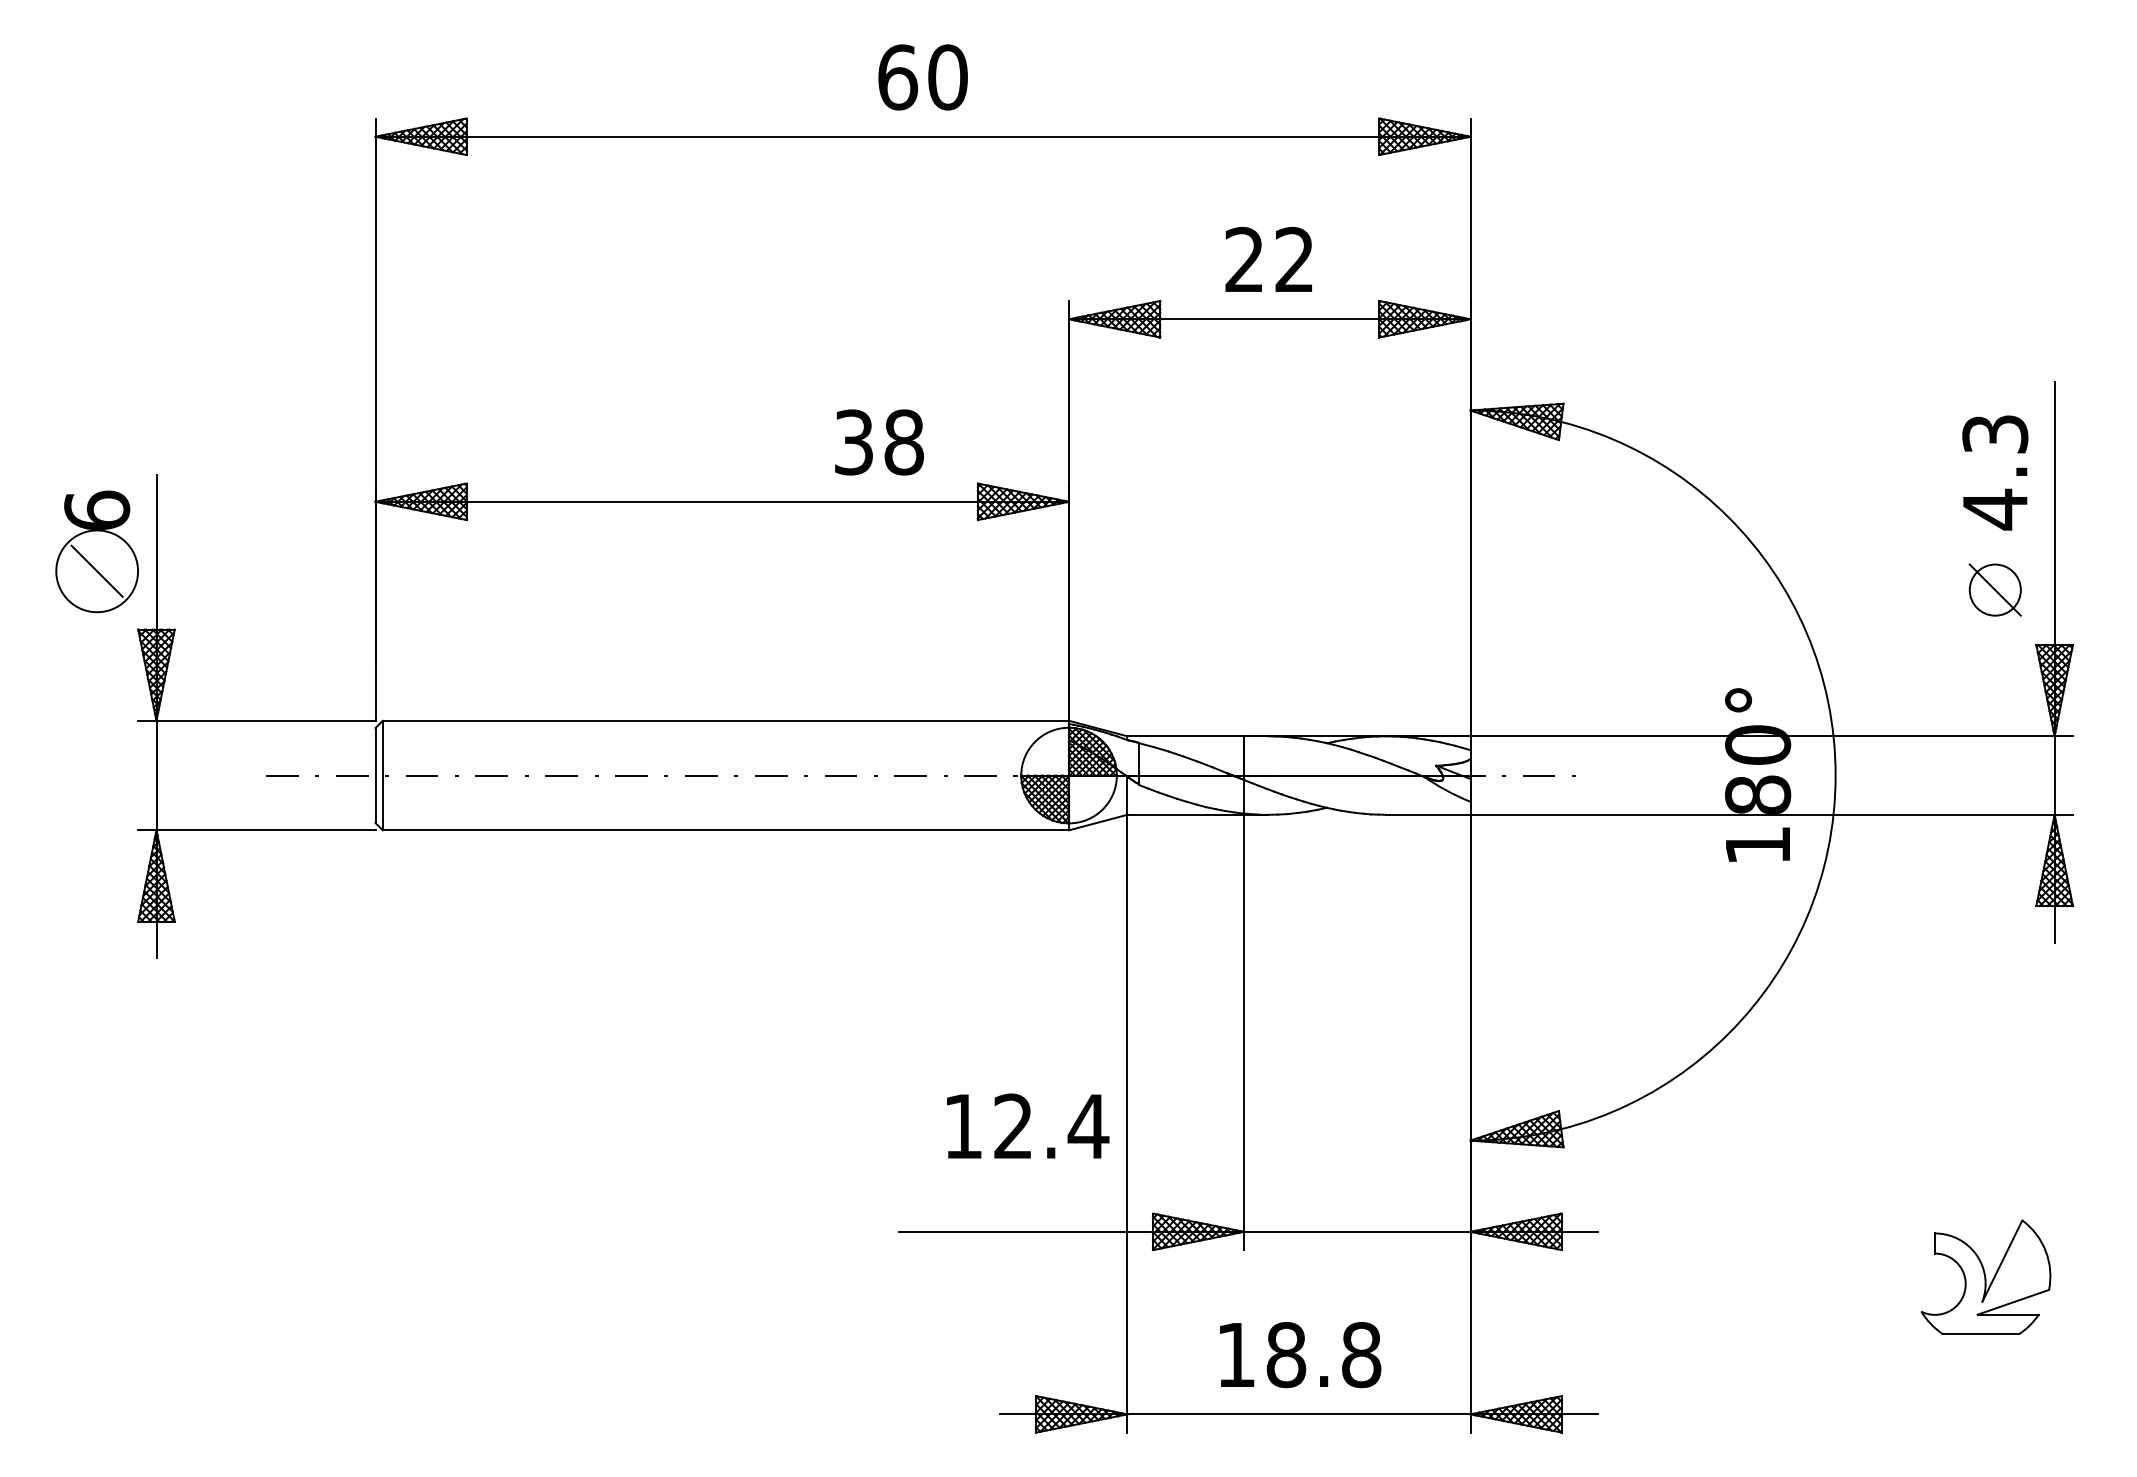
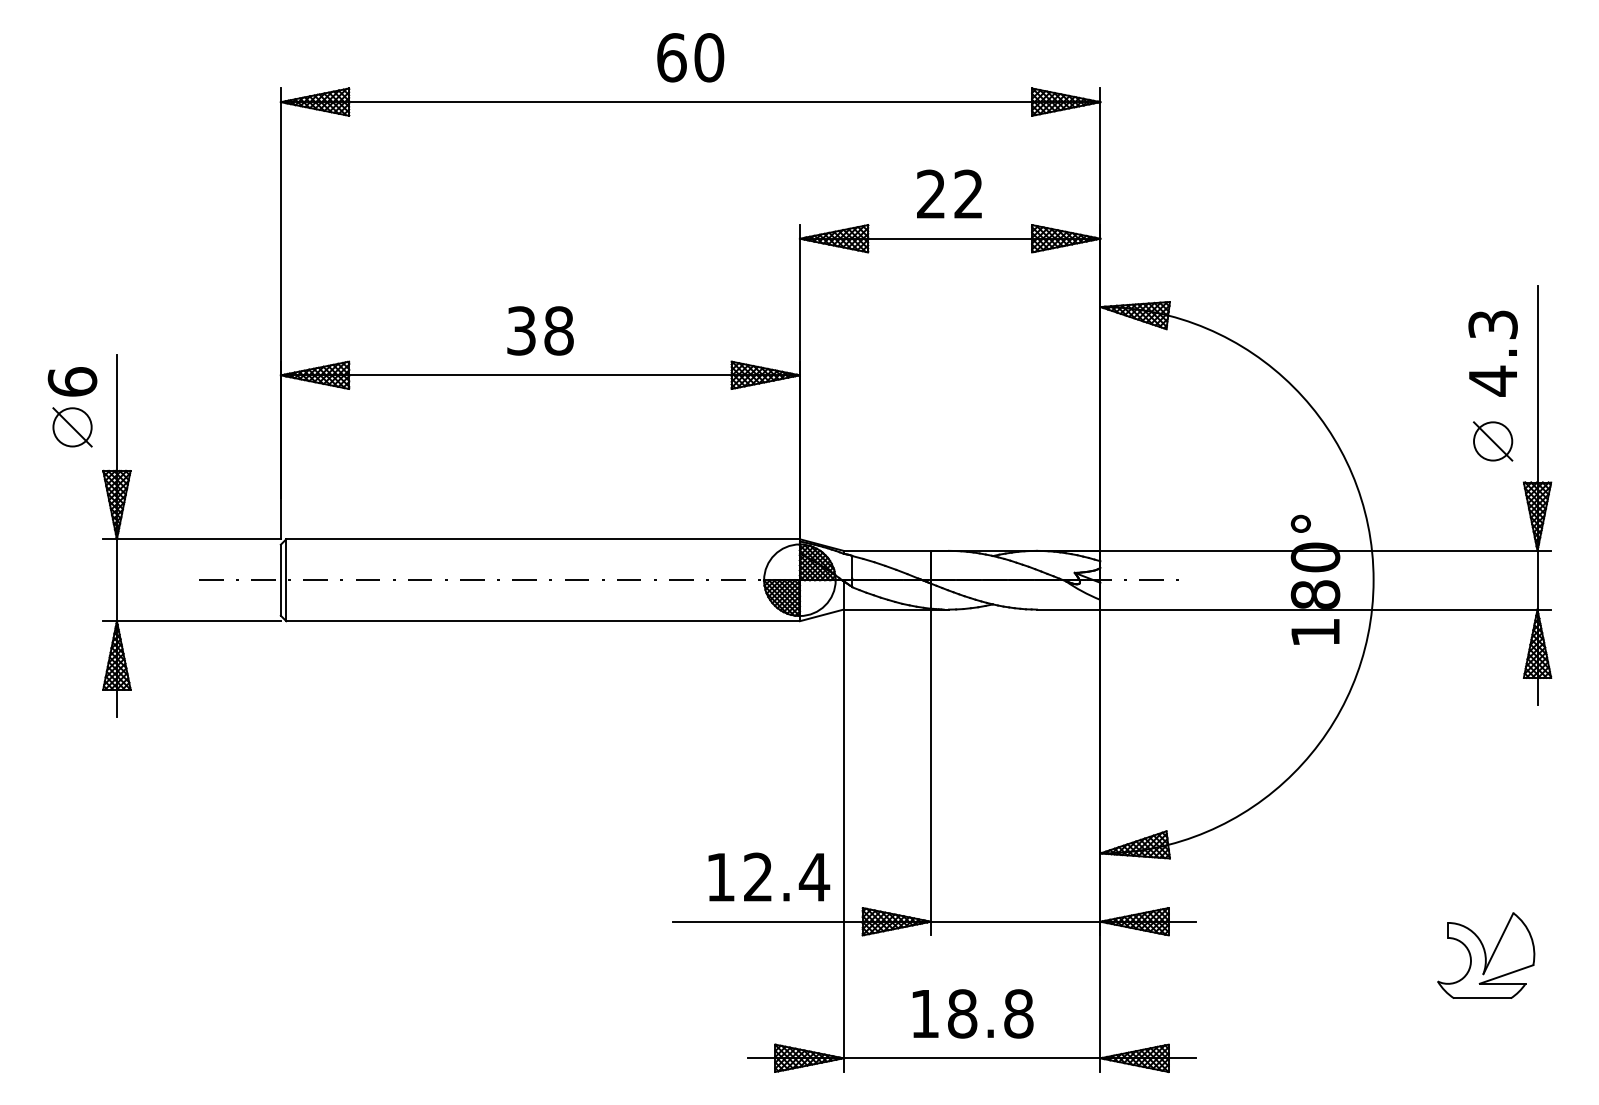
text: (879, 442) -> (540, 330), moved
circle: (96, 570) -> (72, 426), size x0.62
text: (1028, 1125) -> (769, 876), moved

